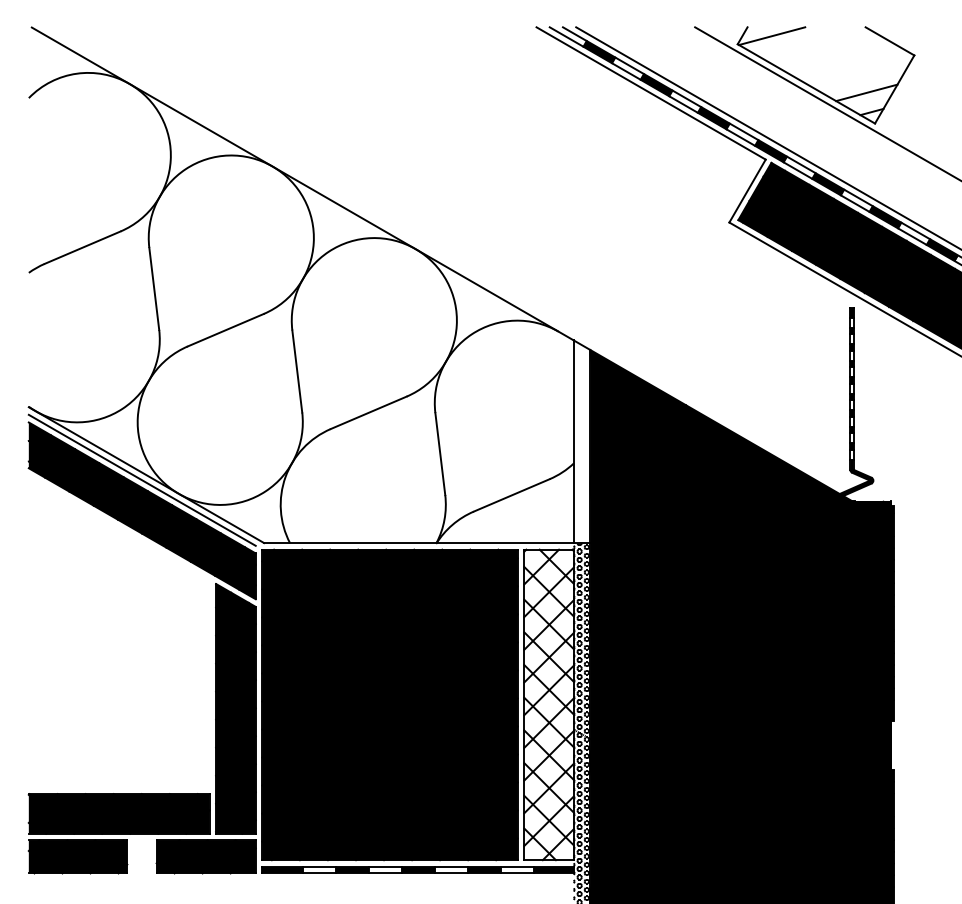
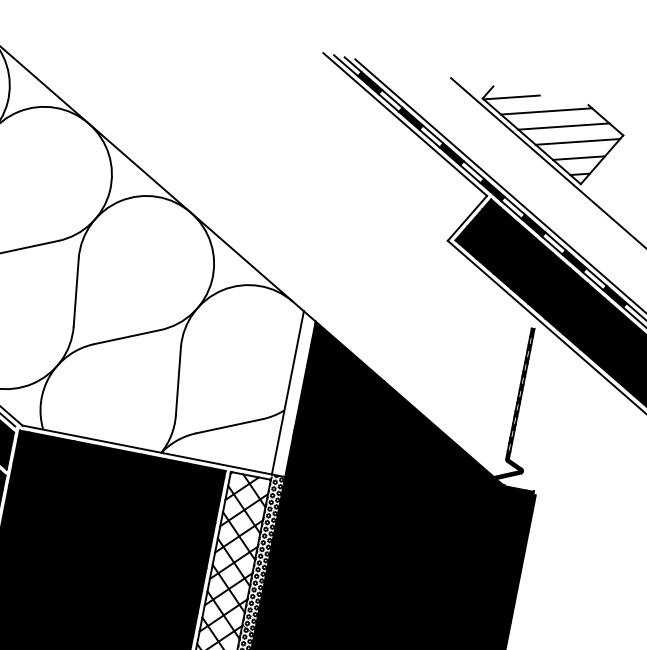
line: (816, 44) -> (546, 111), added
line: (841, 58) -> (564, 126), added
line: (861, 73) -> (577, 141), added

